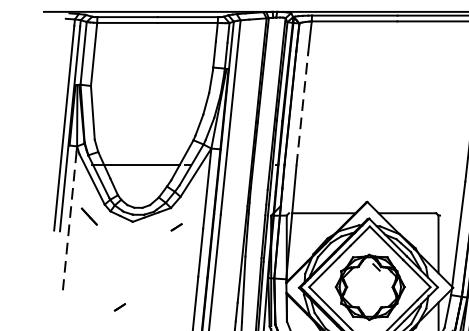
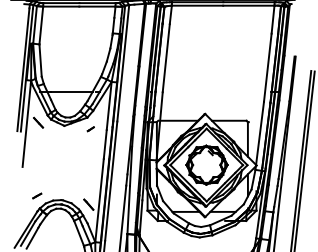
line: (302, 107) -> (166, 57), dashed -> solid
line: (69, 221) -> (26, 125), dashed -> solid
part: (119, 307) -> (56, 177), removed

